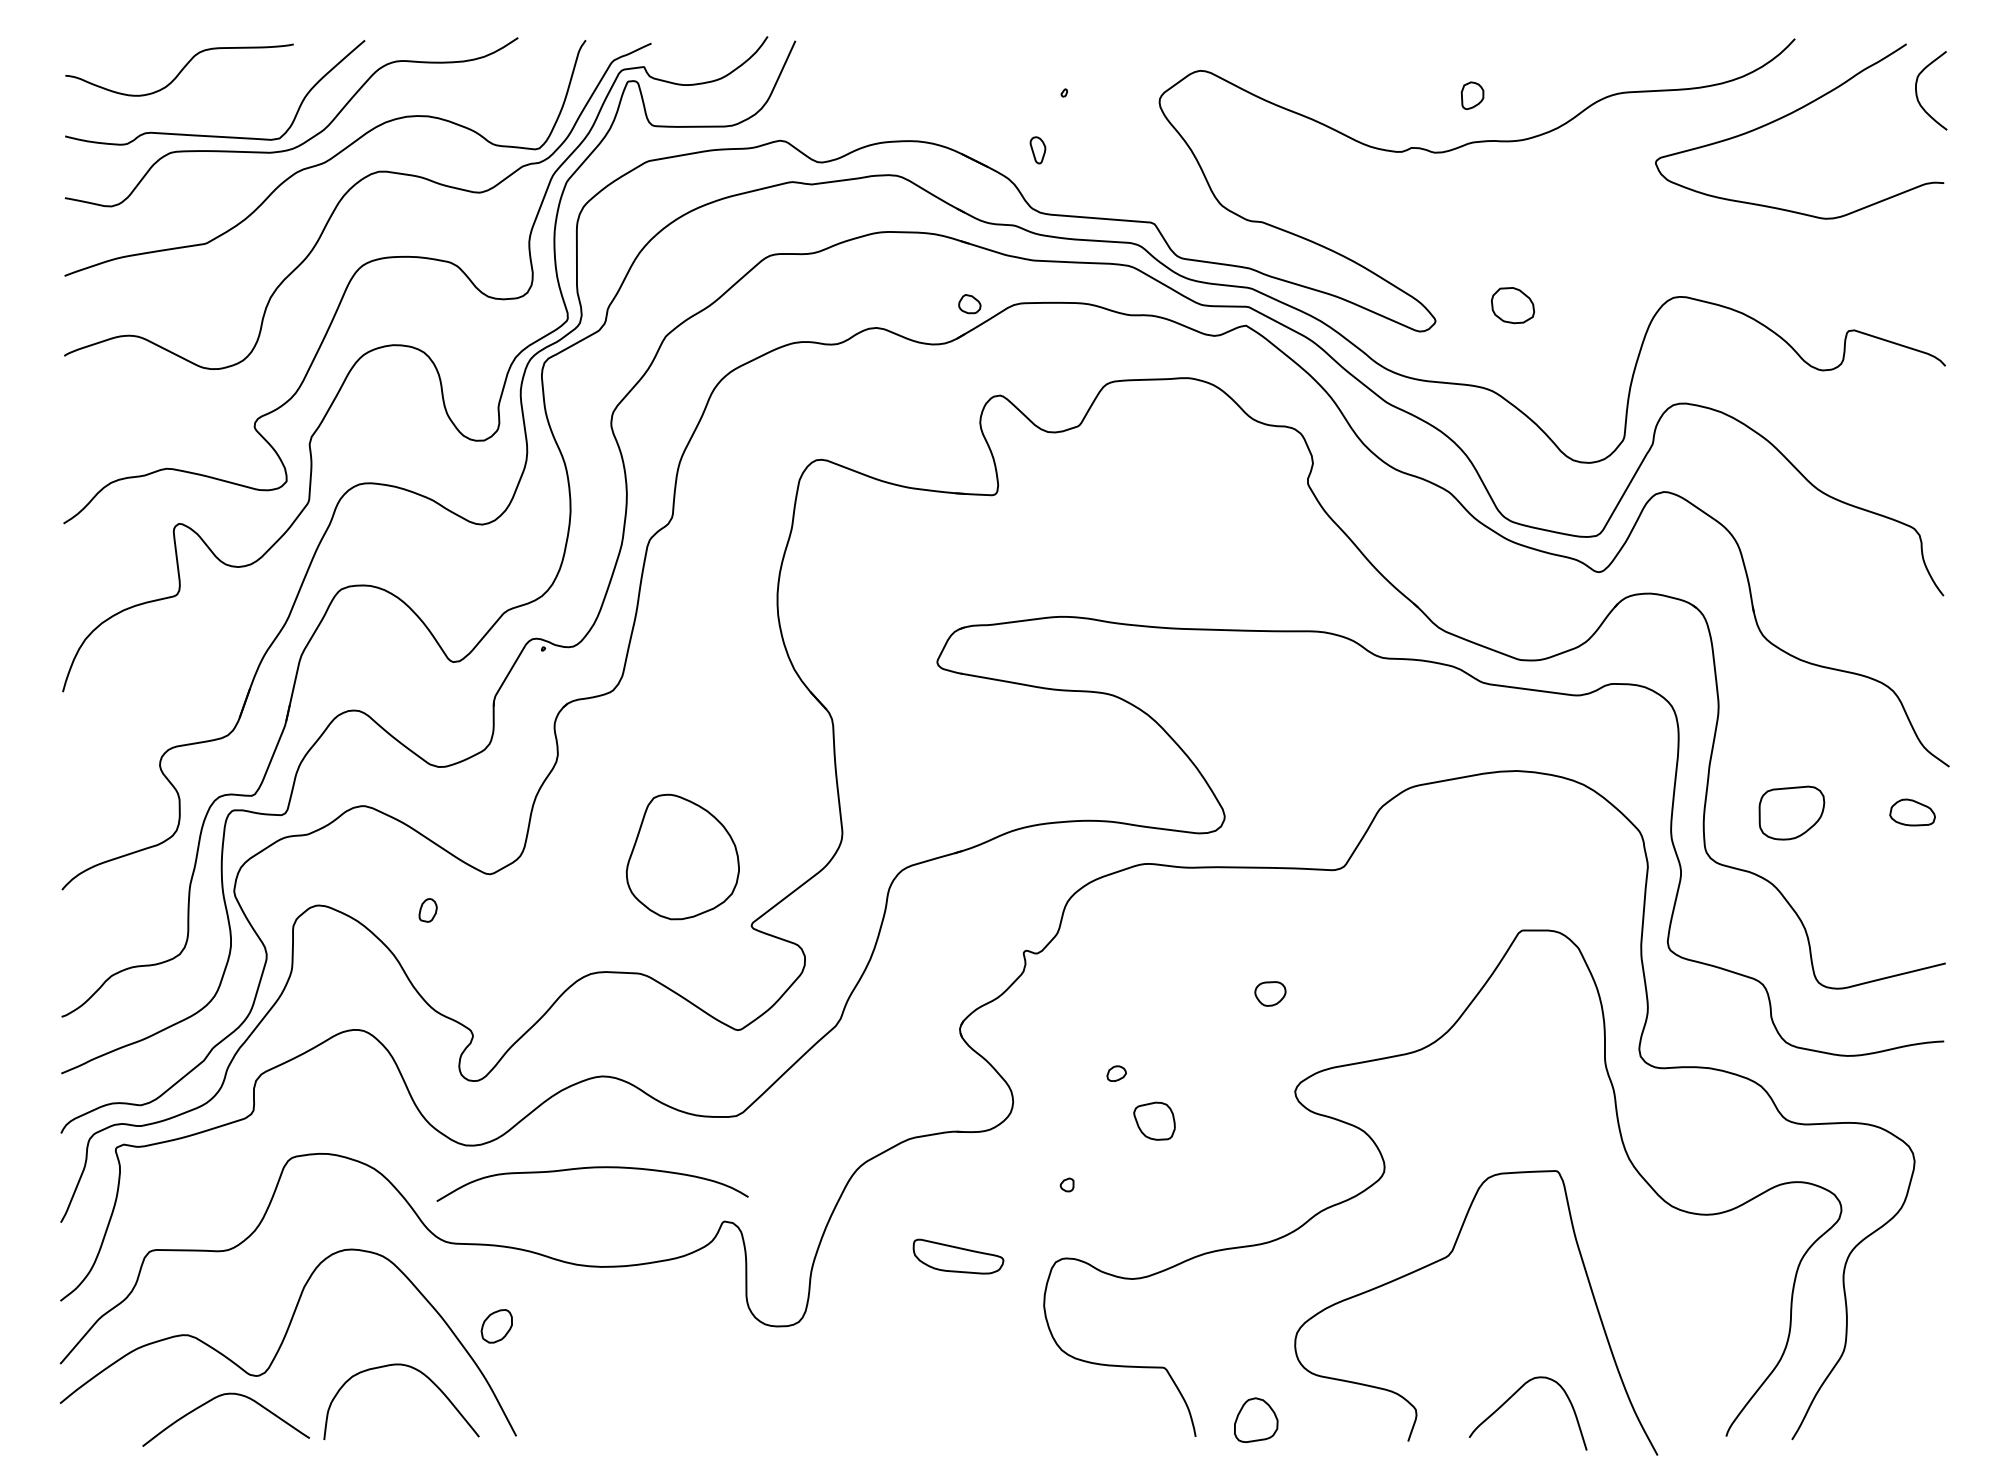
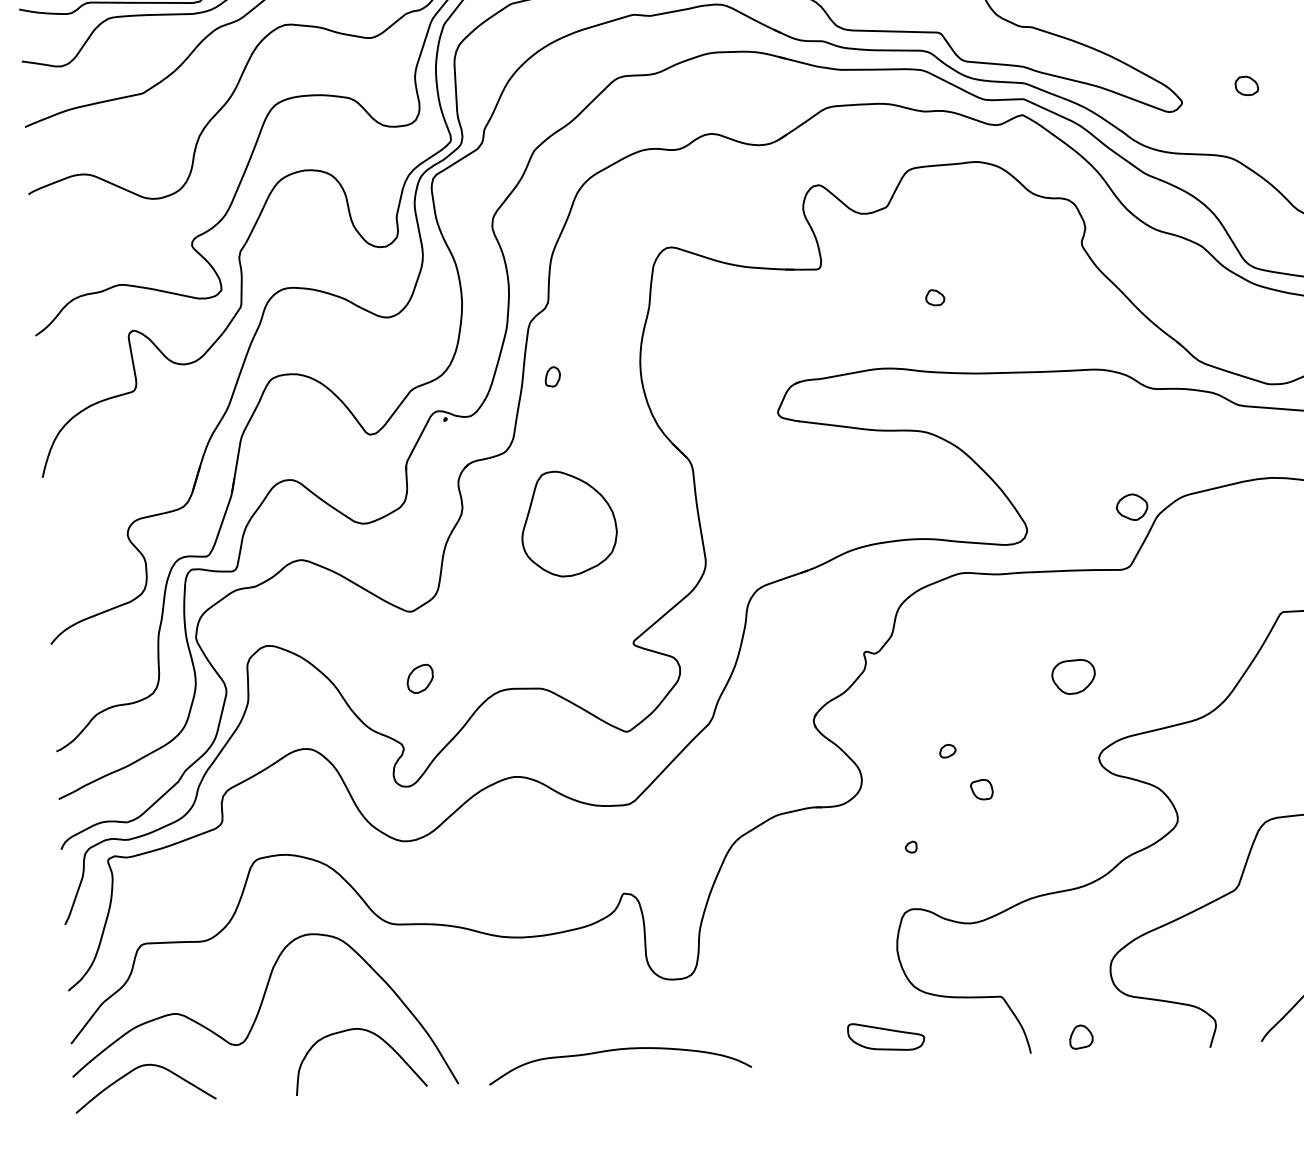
part: (969, 304) -> (934, 297), moved
part: (1513, 305) -> (1247, 85), size x0.62
part: (1350, 796) -> (1132, 506), added
part: (682, 856) -> (568, 523), moved
part: (427, 910) -> (552, 377), moved
part: (1270, 993) -> (1073, 676), size x1.67
part: (1154, 1121) -> (981, 789), size x0.62
curve: (592, 1168) -> (619, 1050), moved
part: (958, 1256) -> (886, 1036), moved
part: (496, 1326) -> (419, 679), moved
curve: (216, 1398) -> (136, 1069), moved
part: (1256, 1420) -> (1081, 1036), size x0.62

